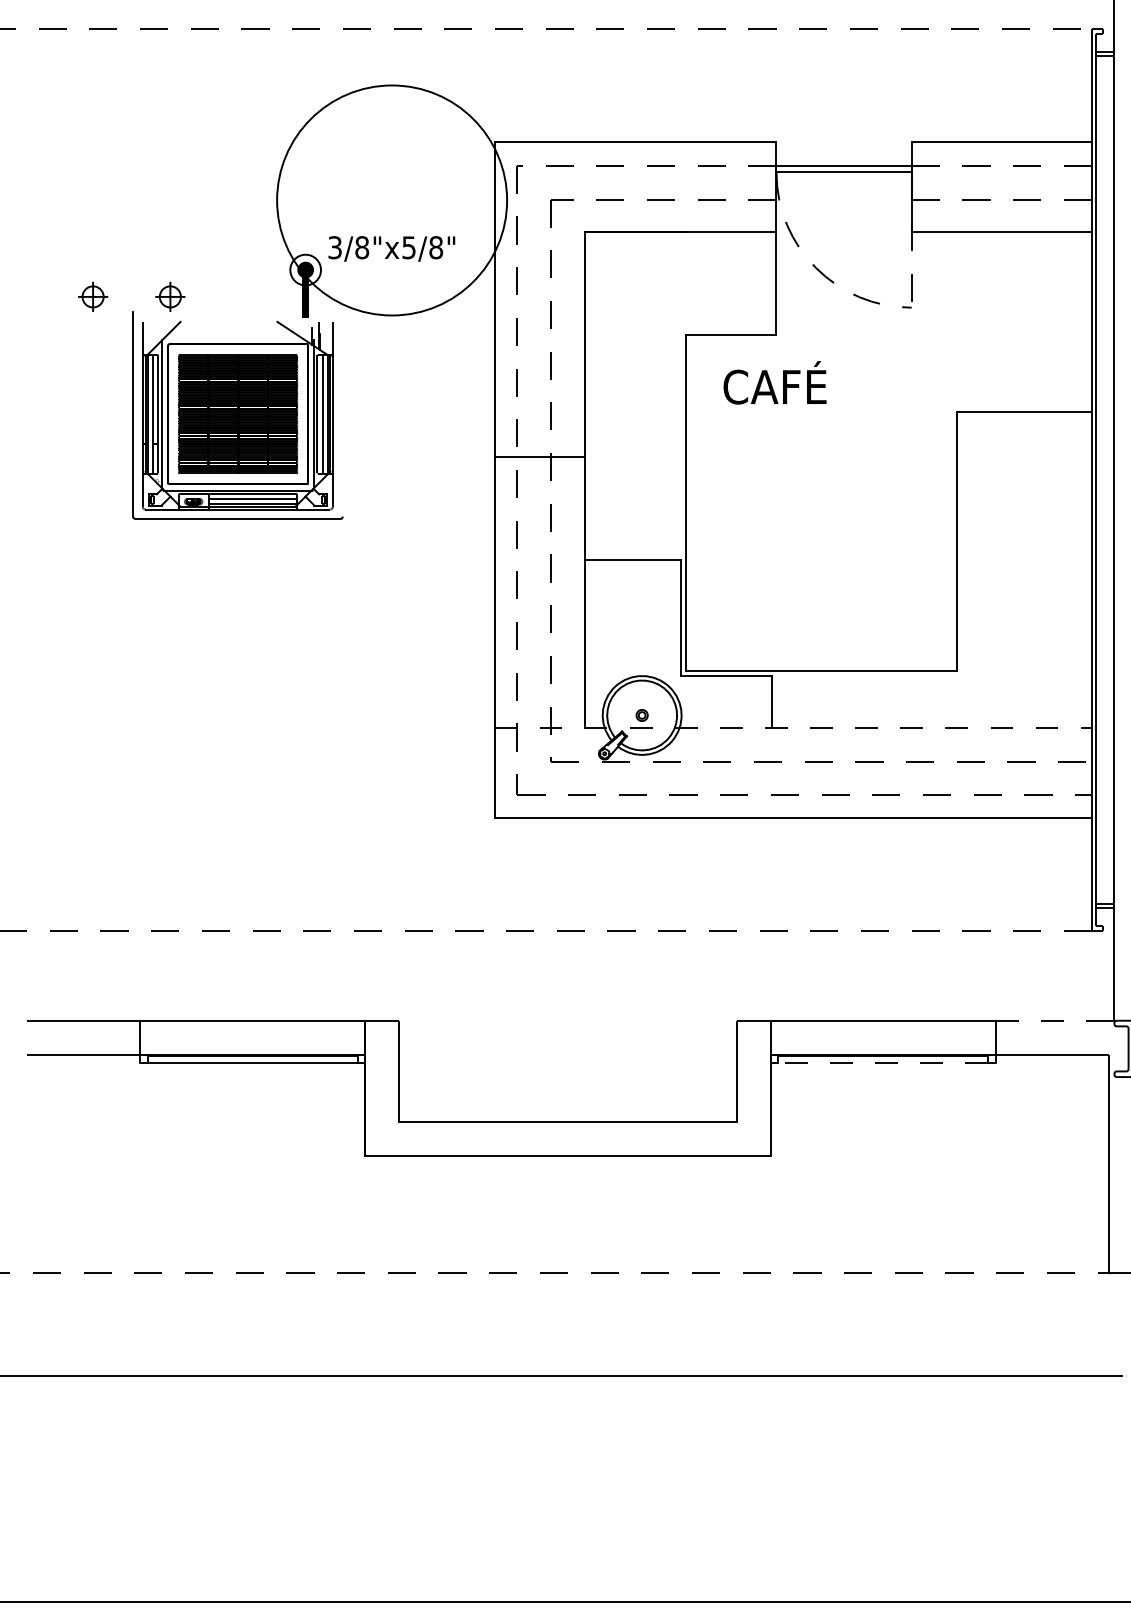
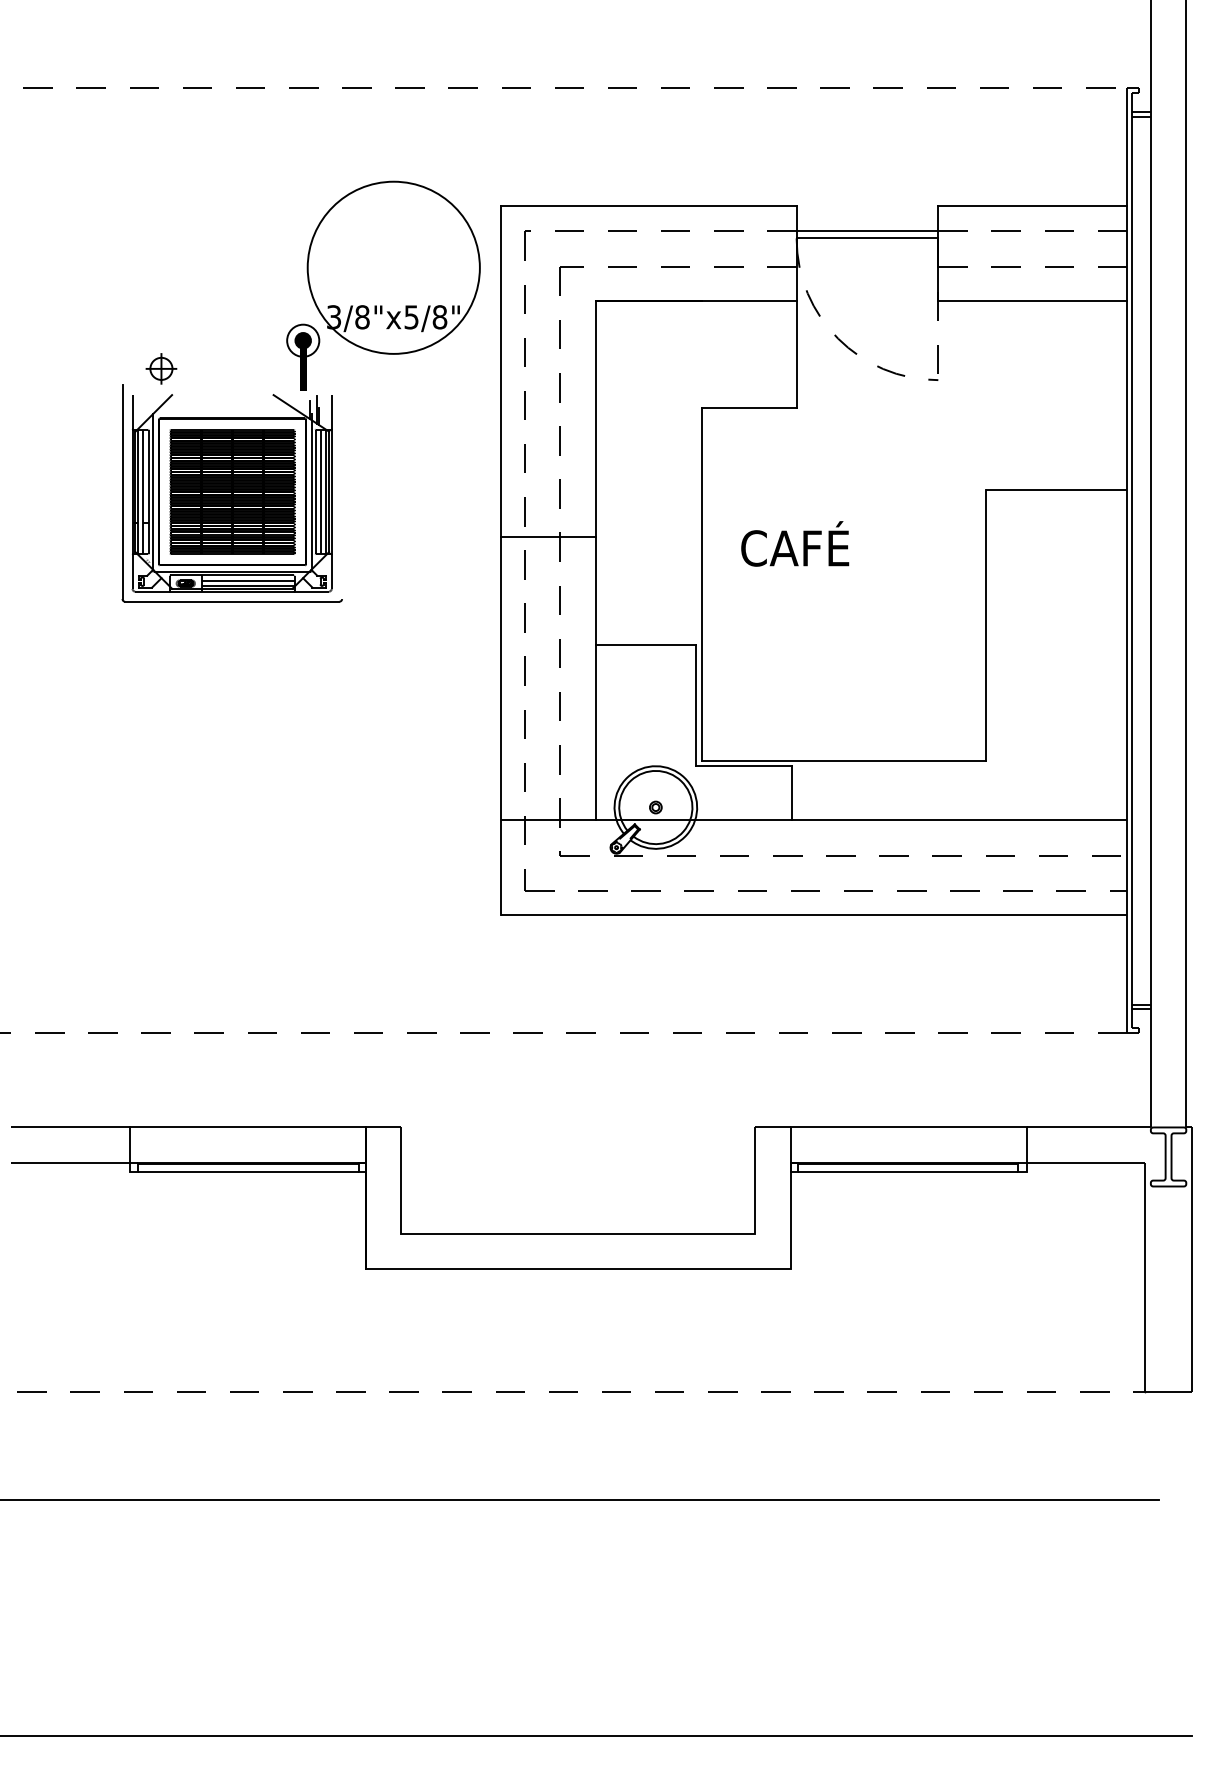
circle: (391, 200) -> (393, 267), size x0.71
part: (93, 296) -> (80, 368), removed
text: (775, 382) -> (795, 543), moved
line: (793, 727) -> (814, 820), dashed -> solid
line: (1053, 1020) -> (1086, 1127), dashed -> solid
line: (882, 1062) -> (907, 1171), dashed -> solid

